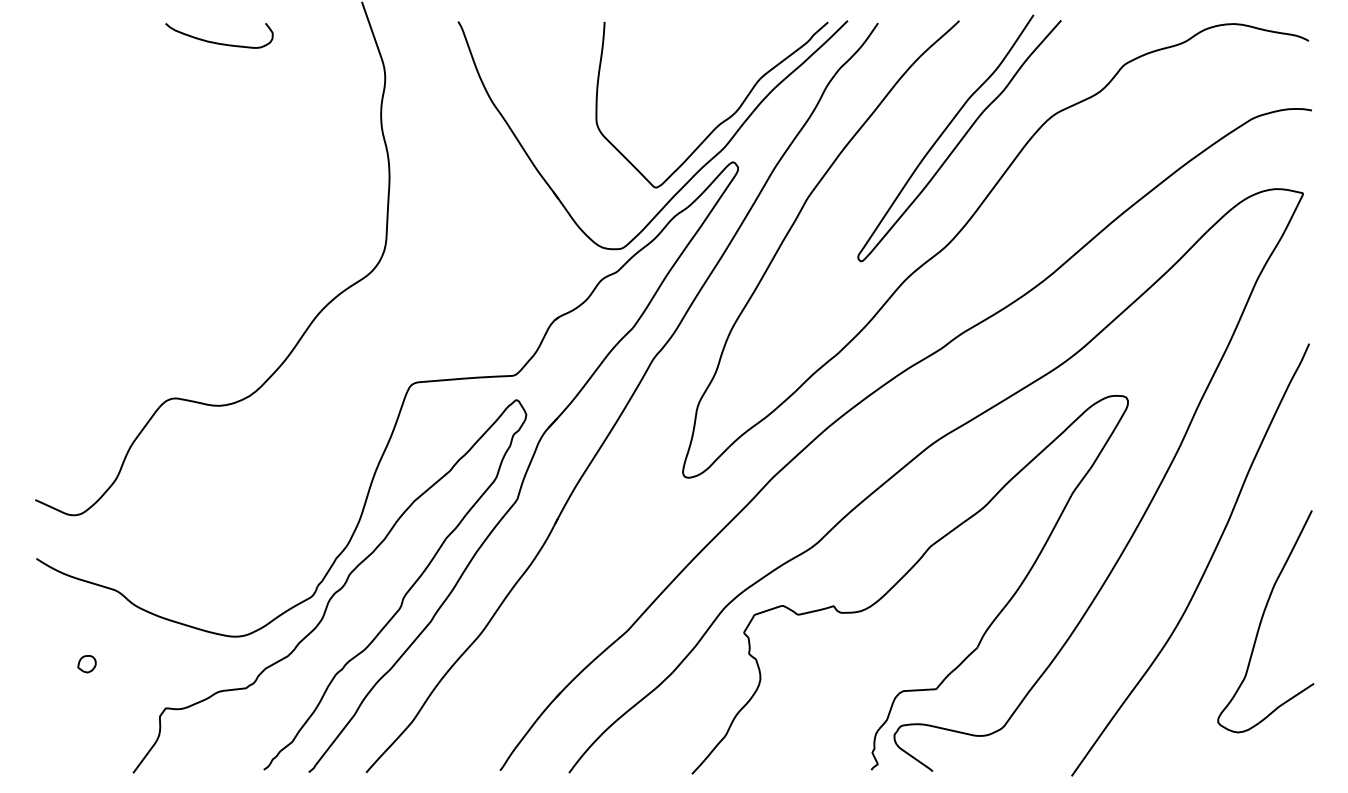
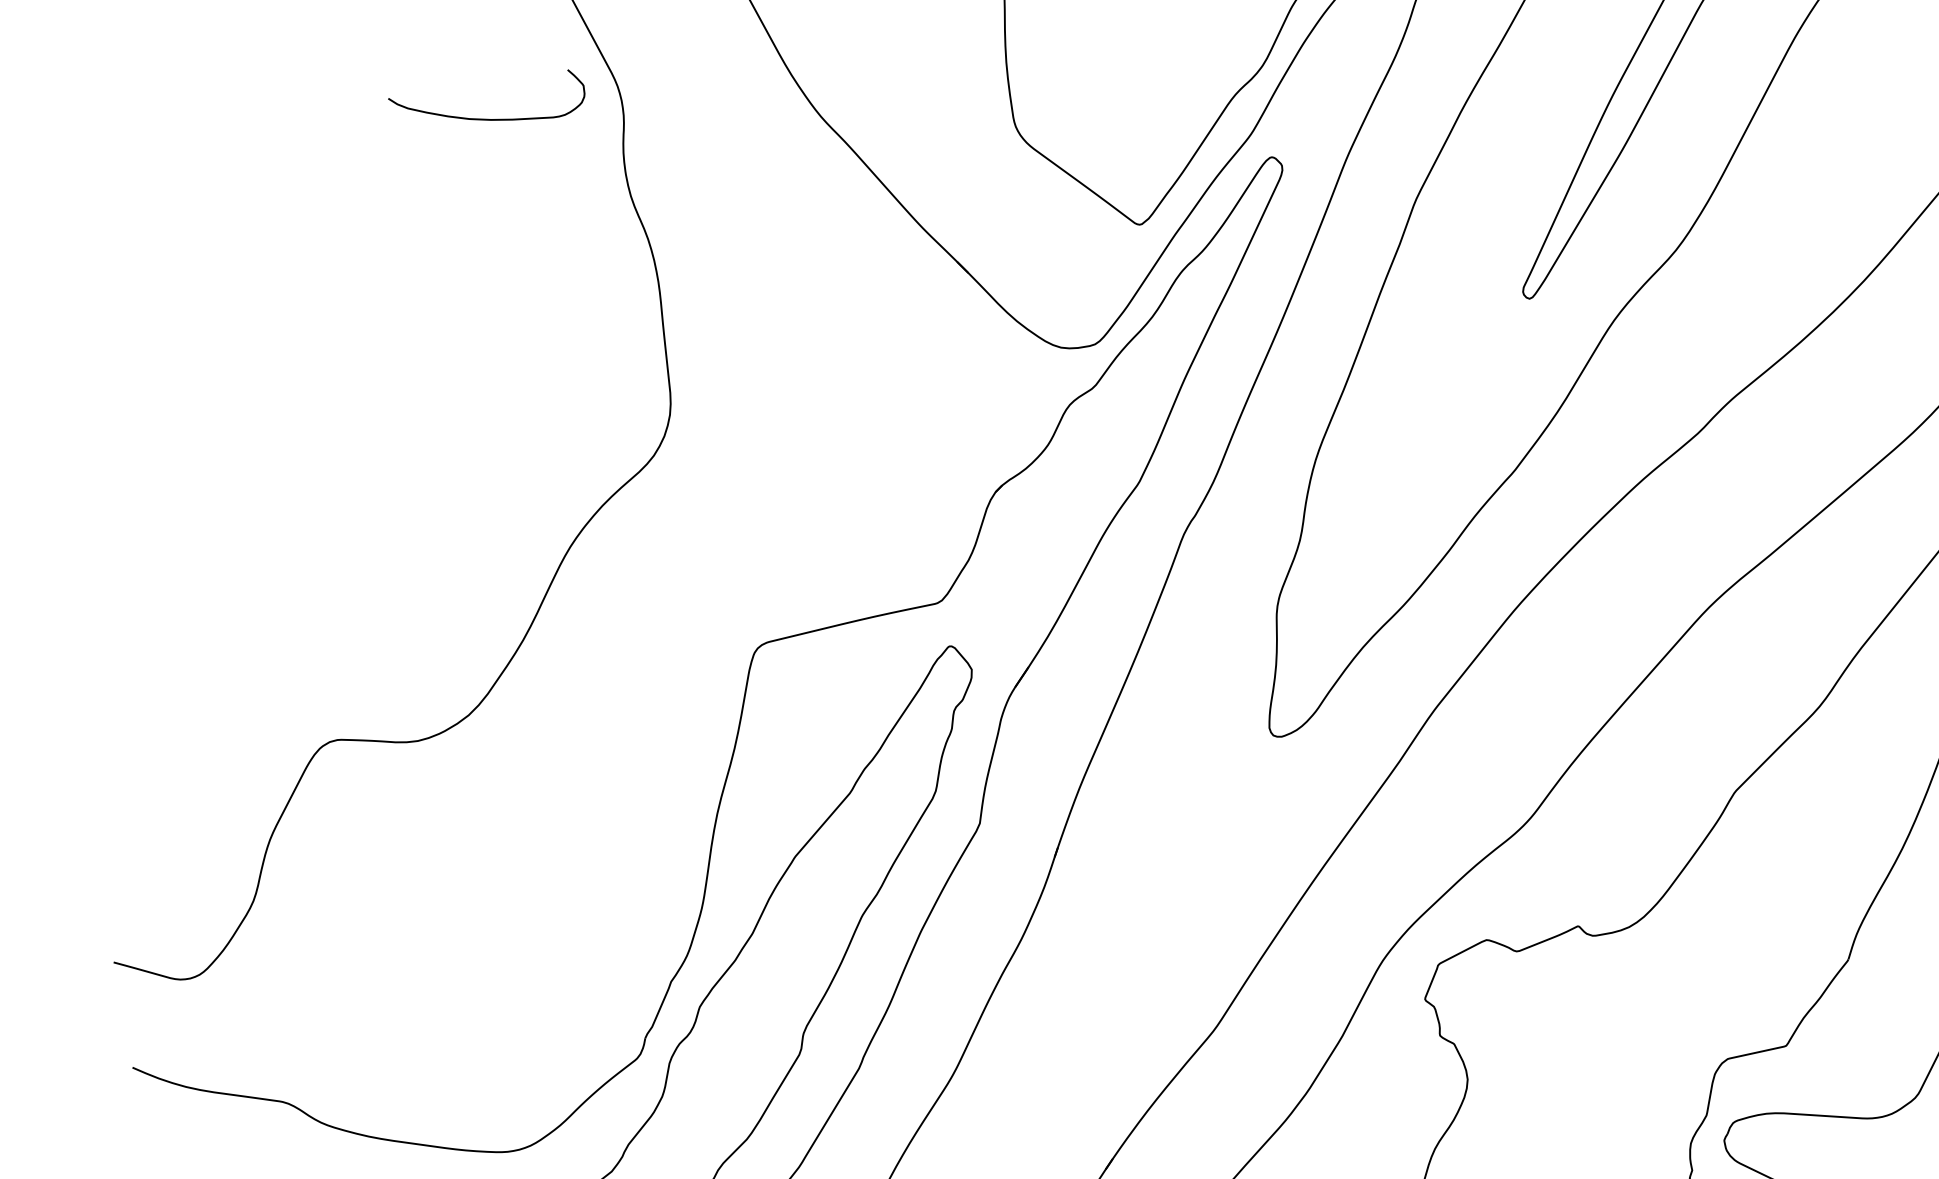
curve: (218, 42) -> (488, 117), moved

